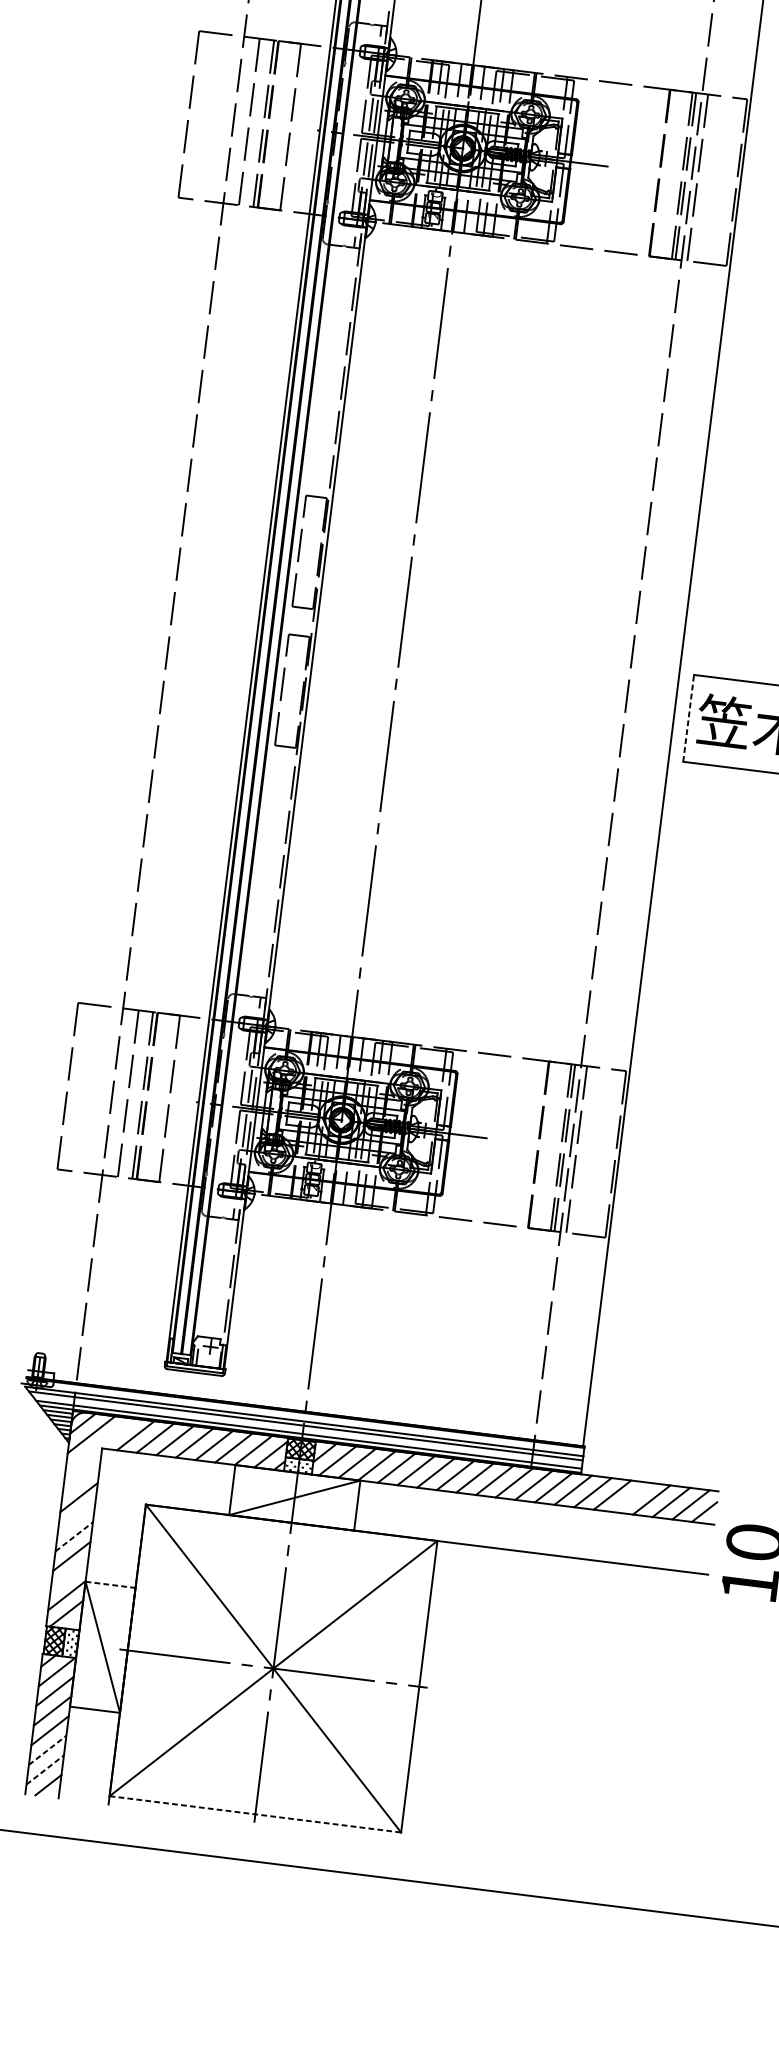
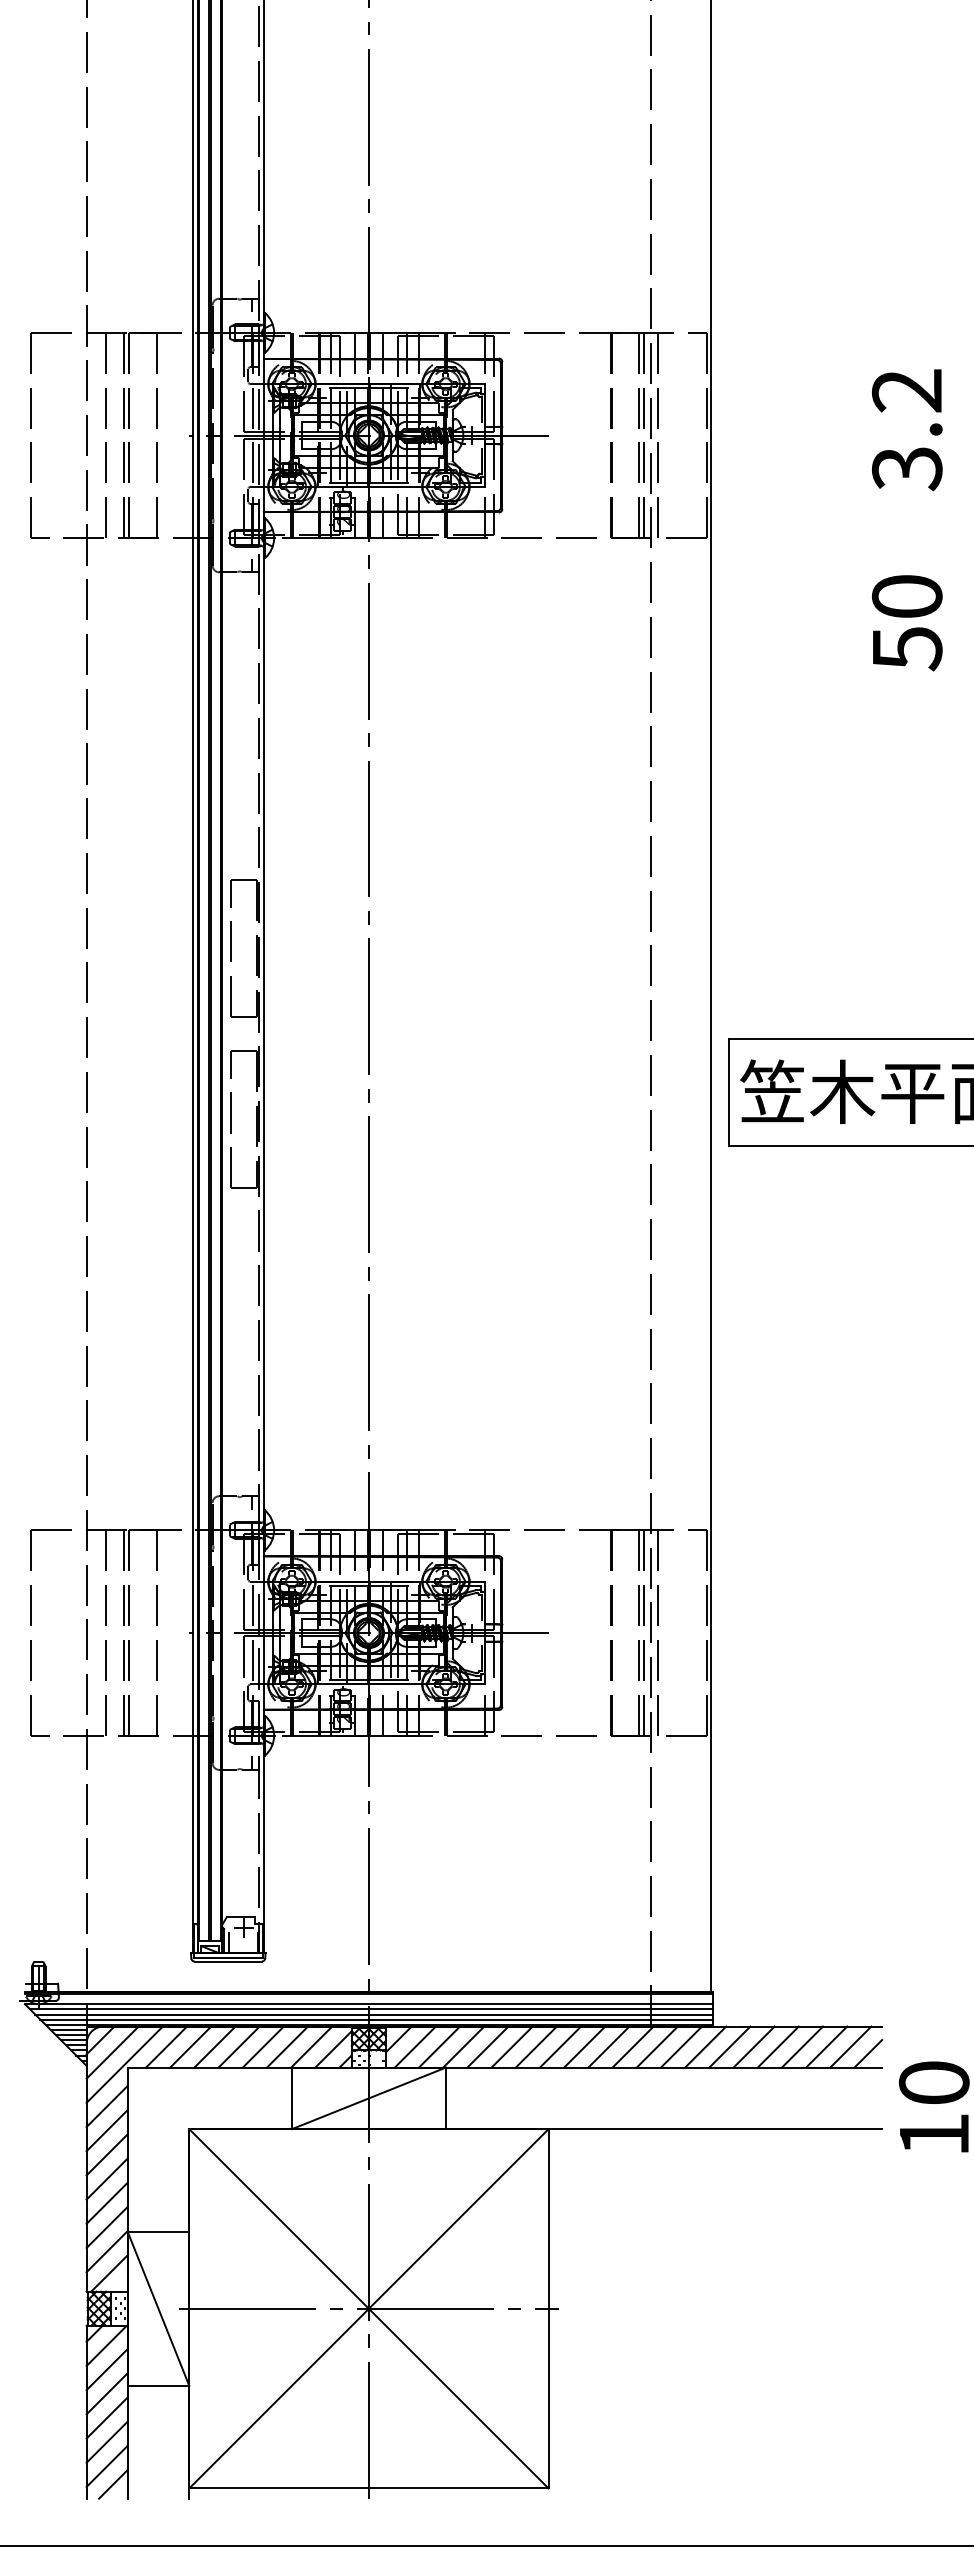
line: (689, 718) -> (729, 1092), dashed -> solid
line: (306, 1430) -> (373, 2014), added
line: (99, 1445) -> (124, 2064), added
line: (81, 1477) -> (106, 2106), added
line: (631, 1497) -> (777, 2046), added
line: (76, 1516) -> (106, 2154), added
line: (74, 1536) -> (107, 2178), dashed -> solid
line: (68, 1575) -> (106, 2226), added
line: (110, 1584) -> (158, 2231), dashed -> solid
line: (47, 1749) -> (107, 2441), dashed -> solid
line: (45, 1770) -> (107, 2466), dashed -> solid
line: (255, 1814) -> (368, 2488), dashed -> solid

